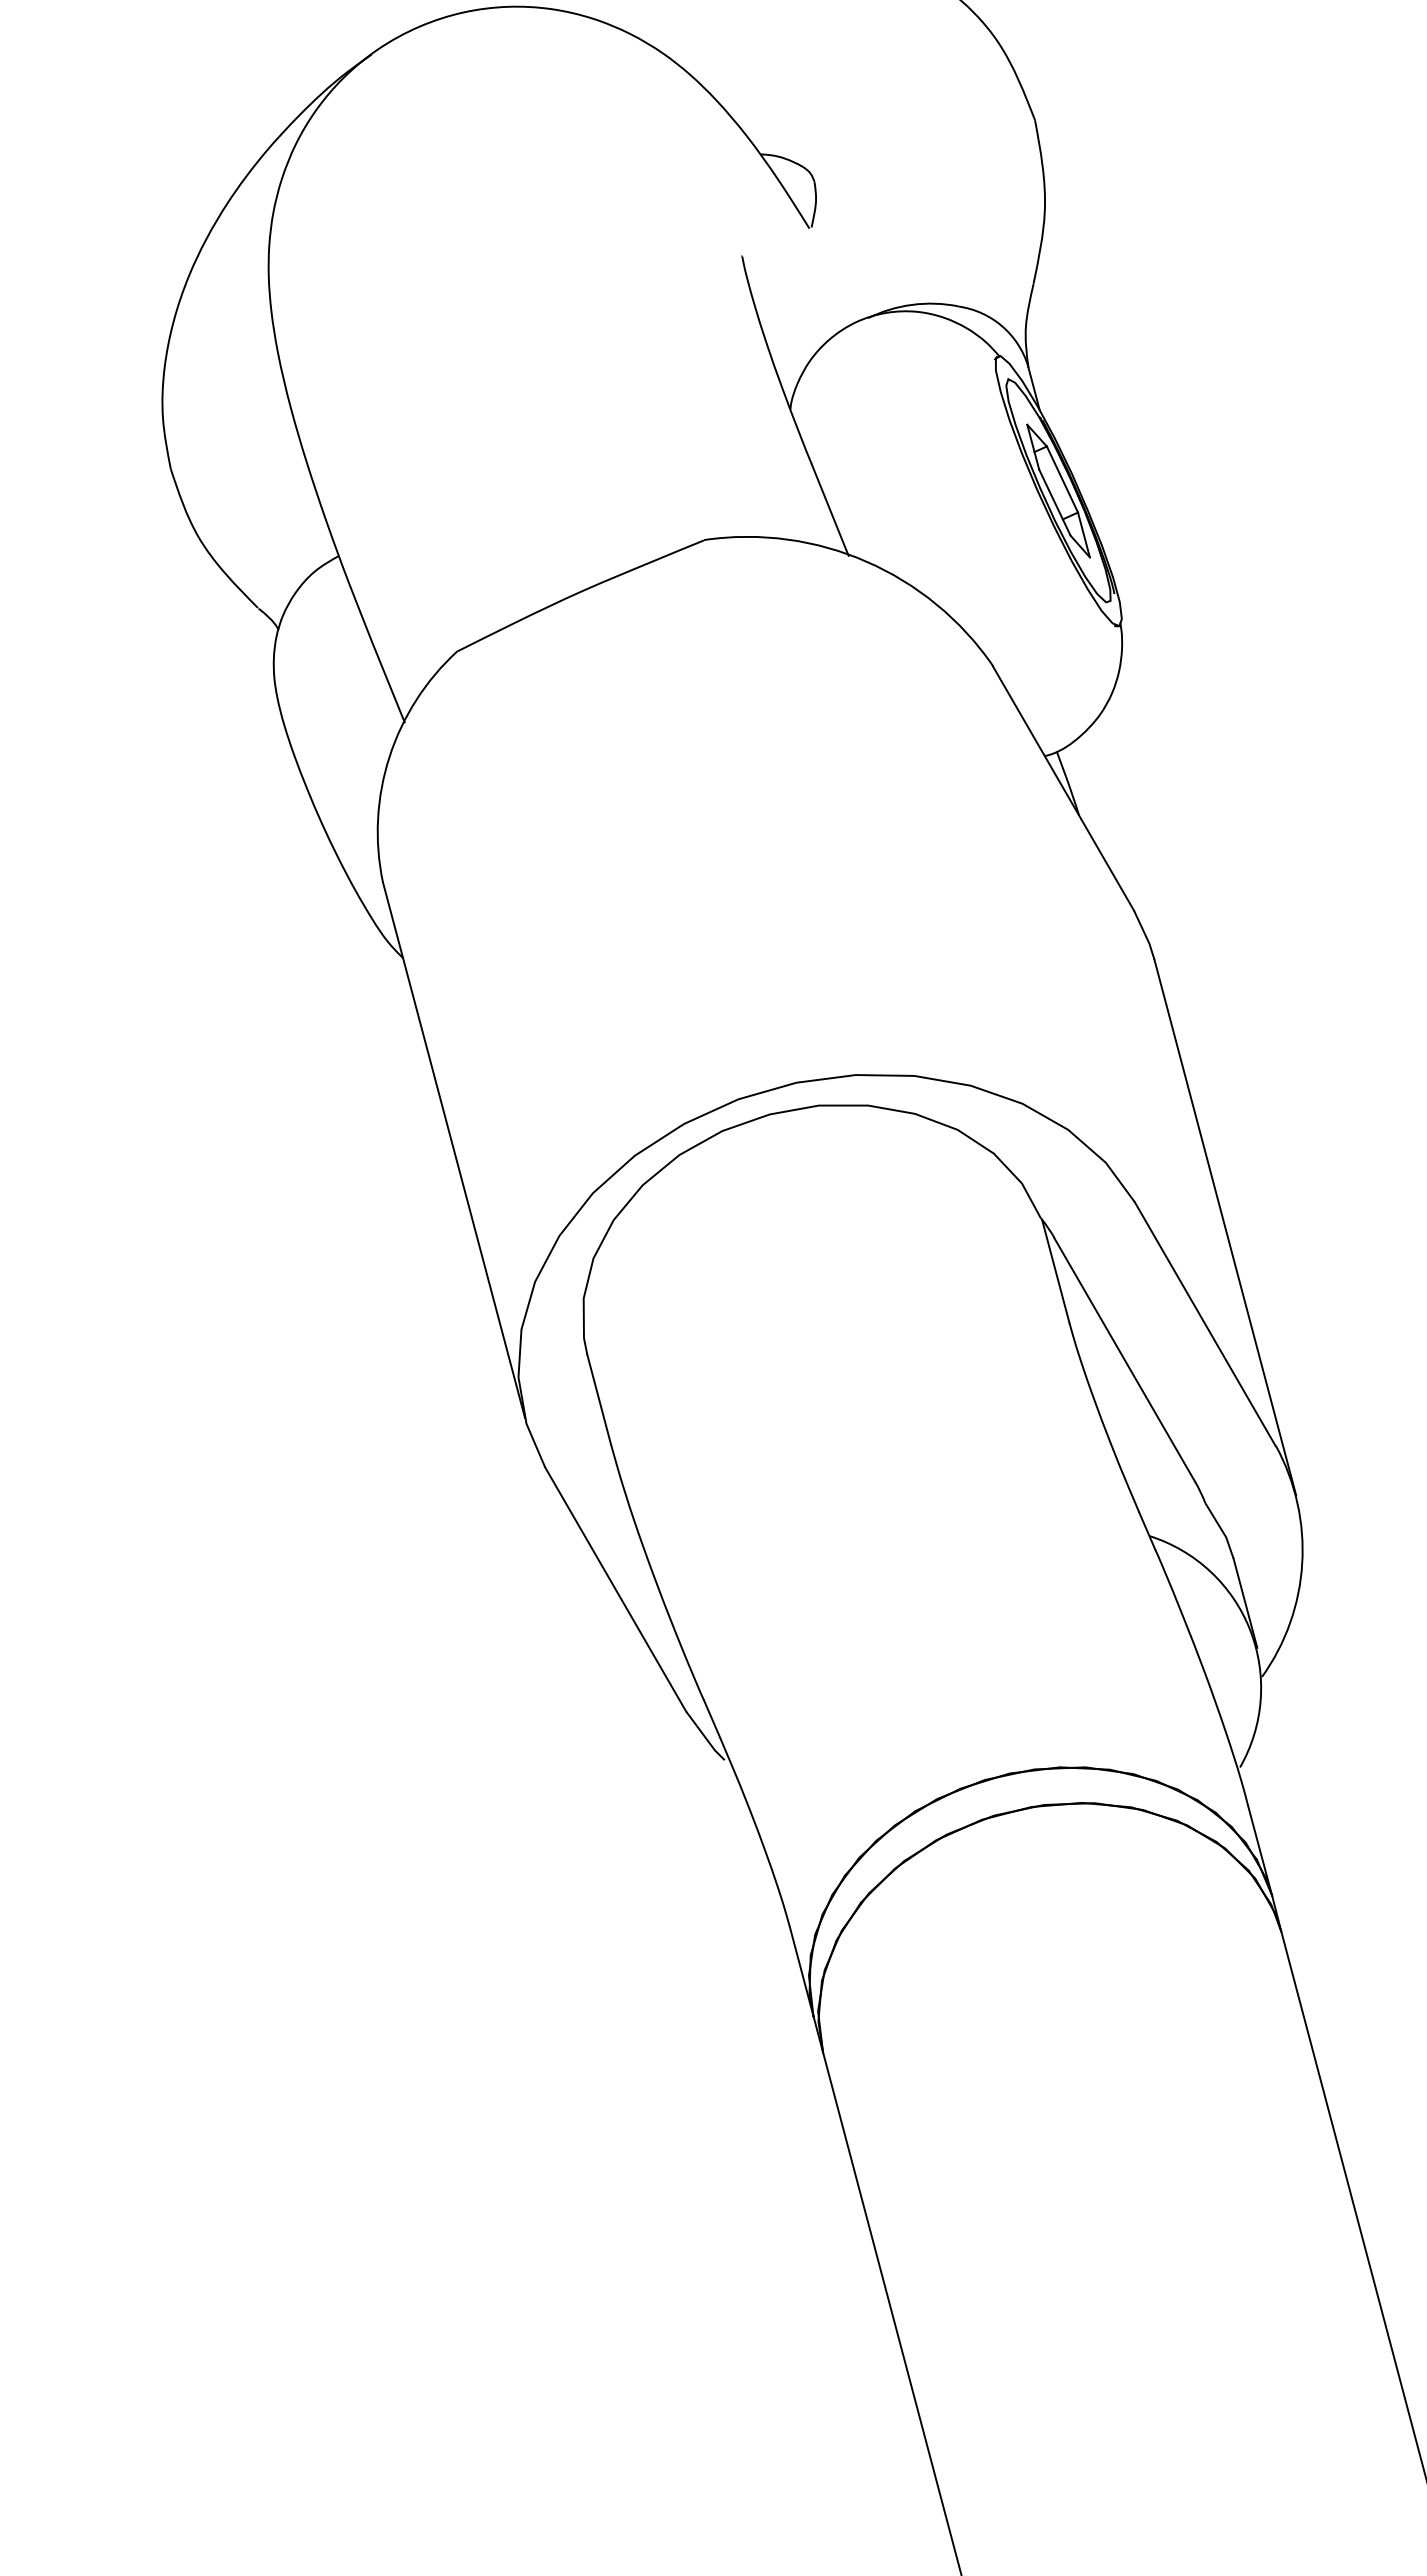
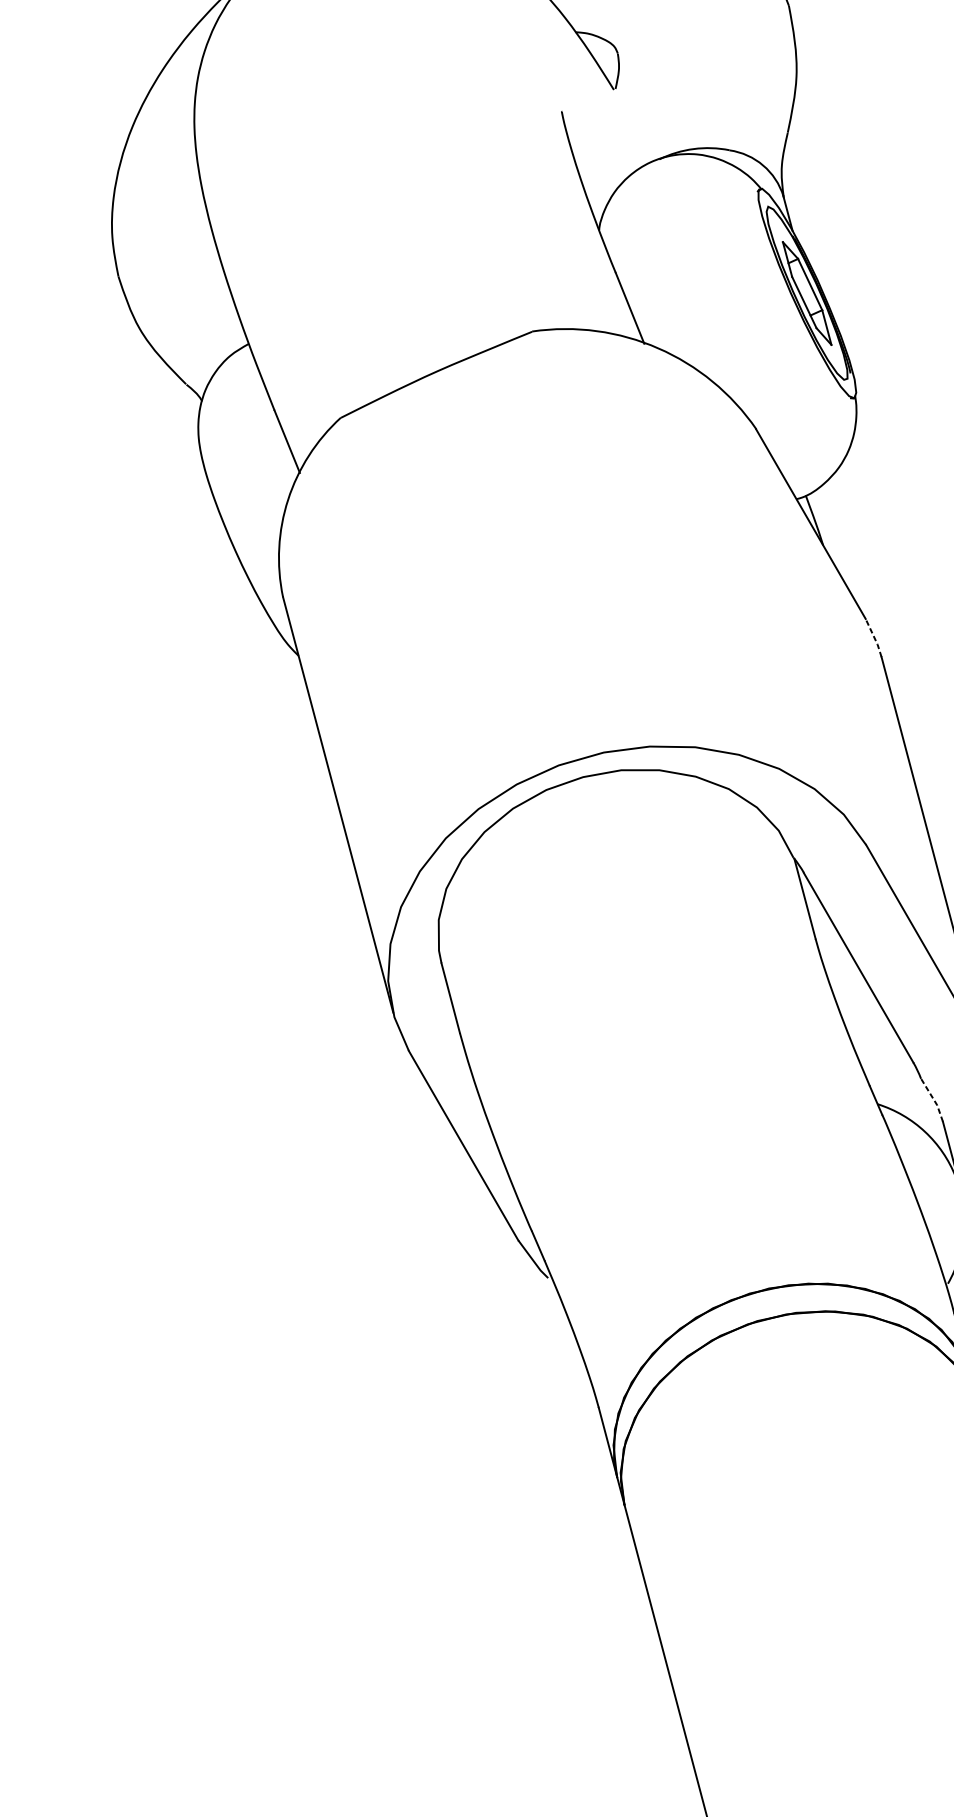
line: (1145, 934) -> (874, 637), solid -> dashed
line: (1222, 1530) -> (934, 1099), solid -> dashed

